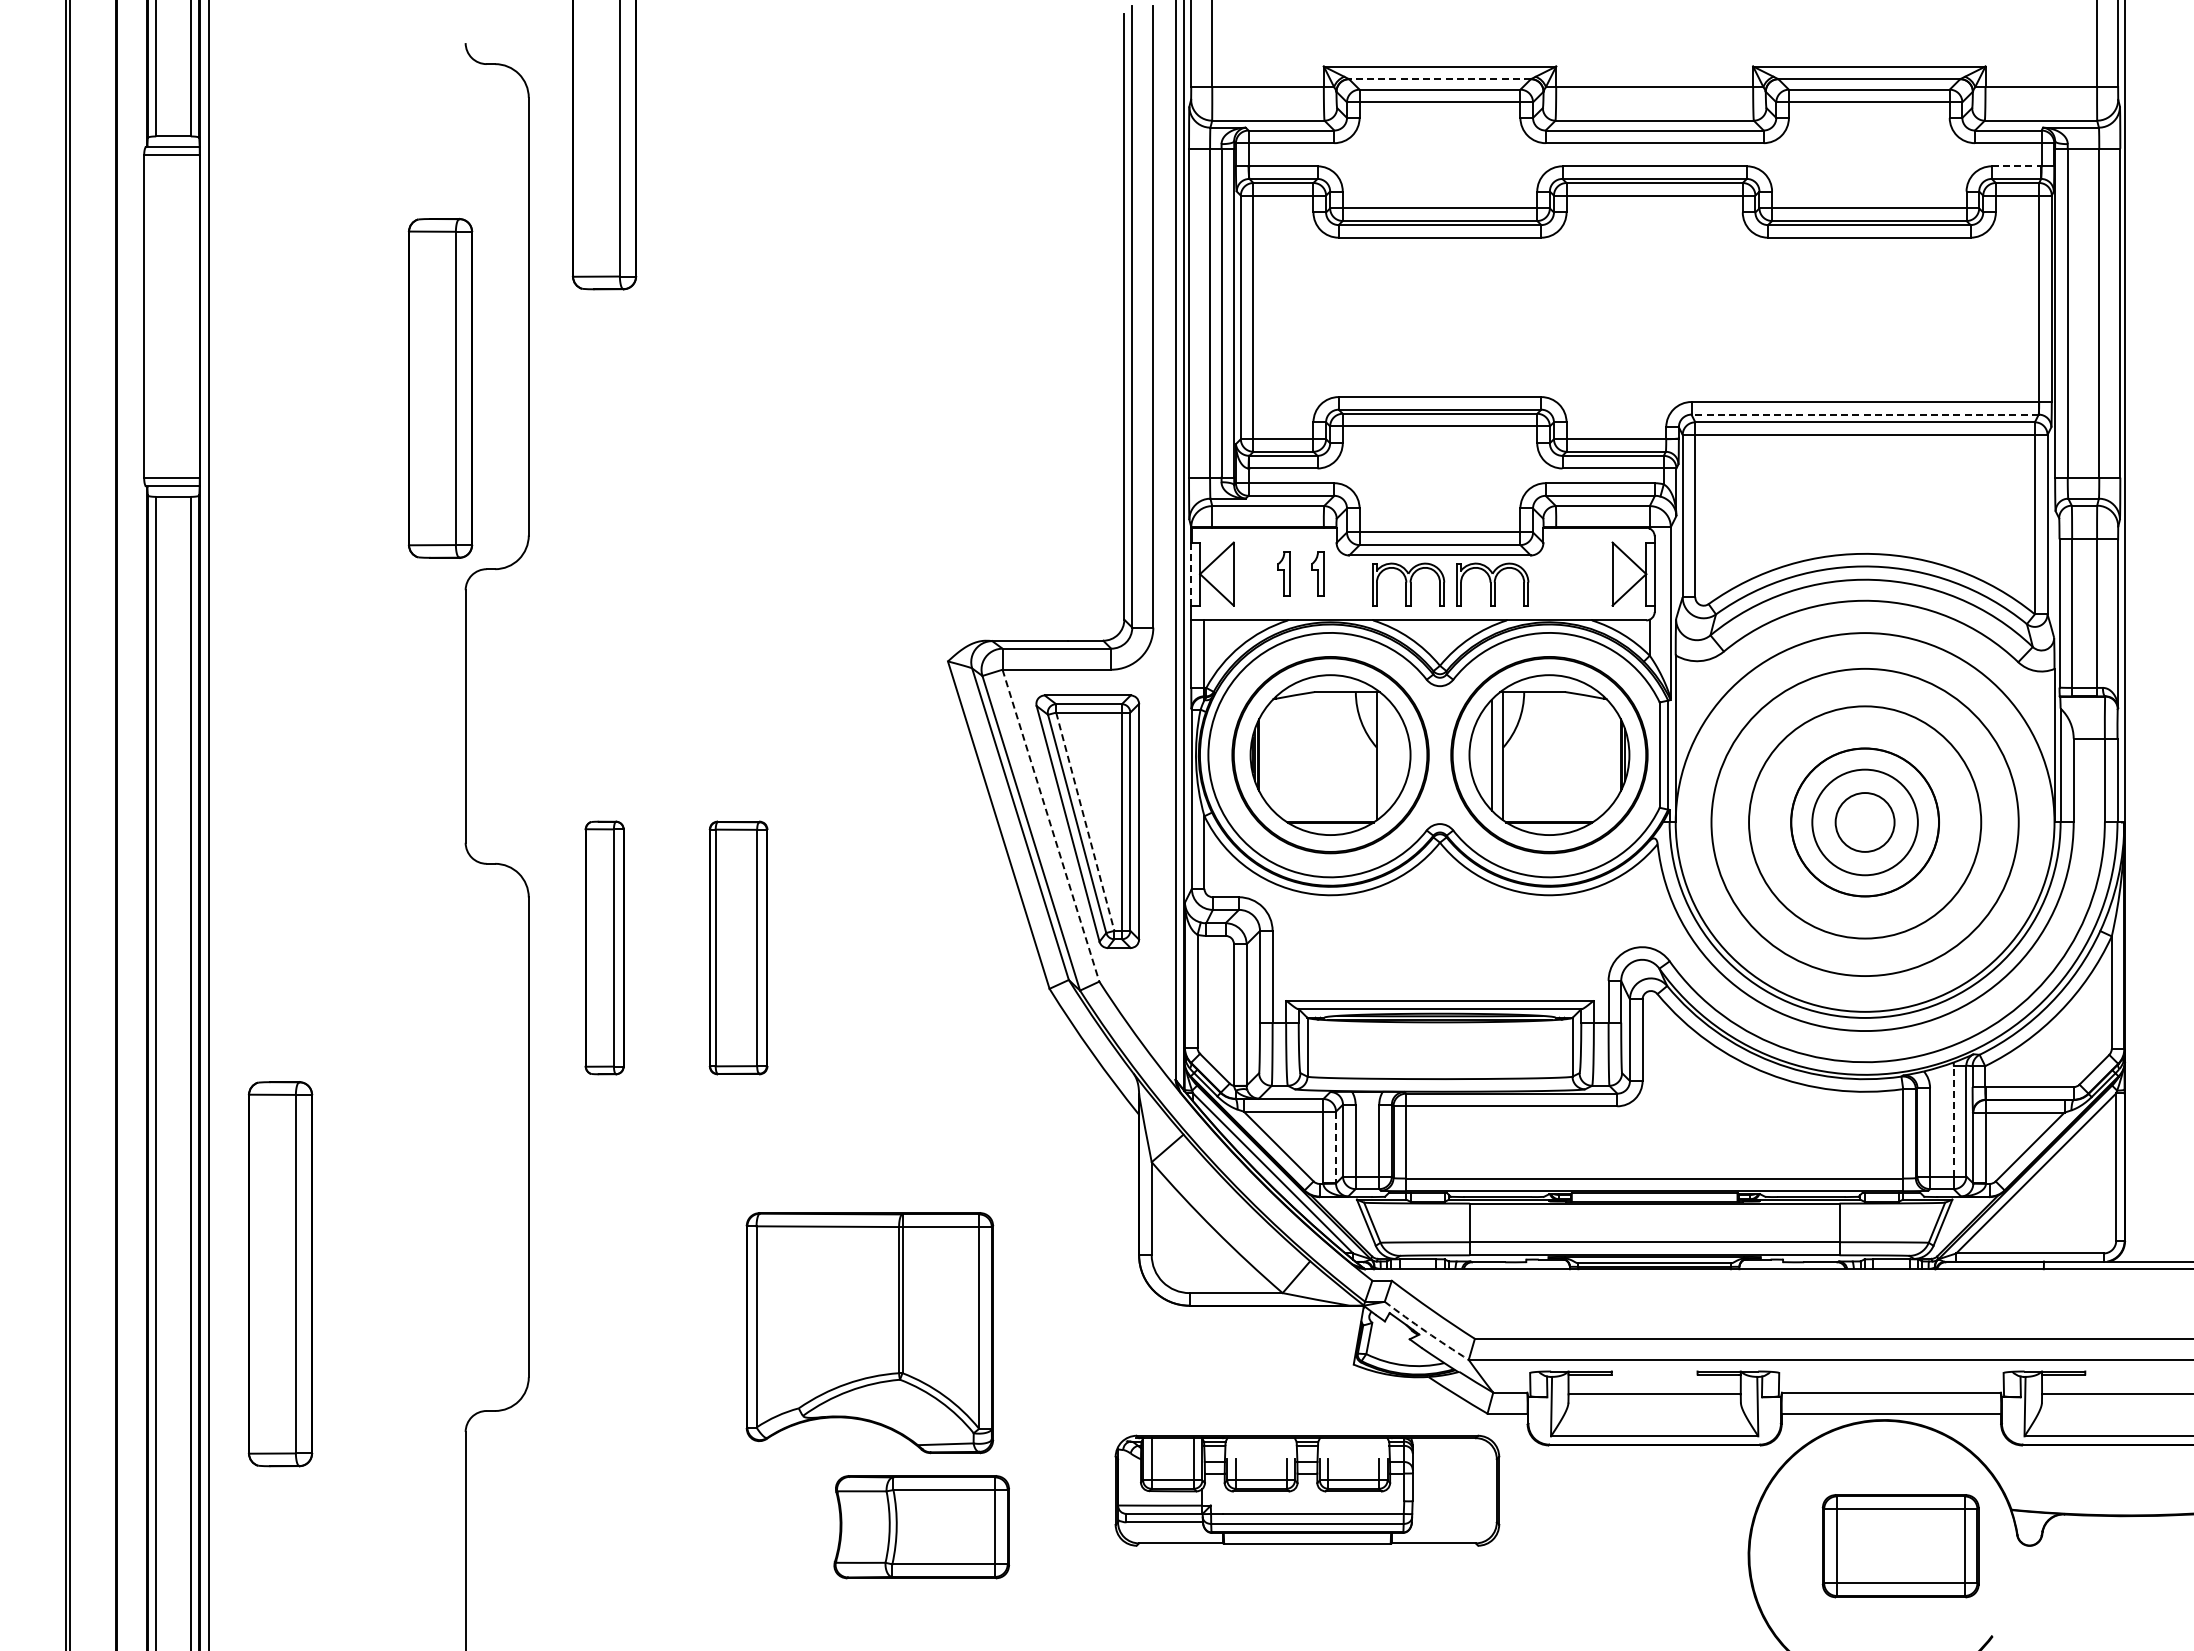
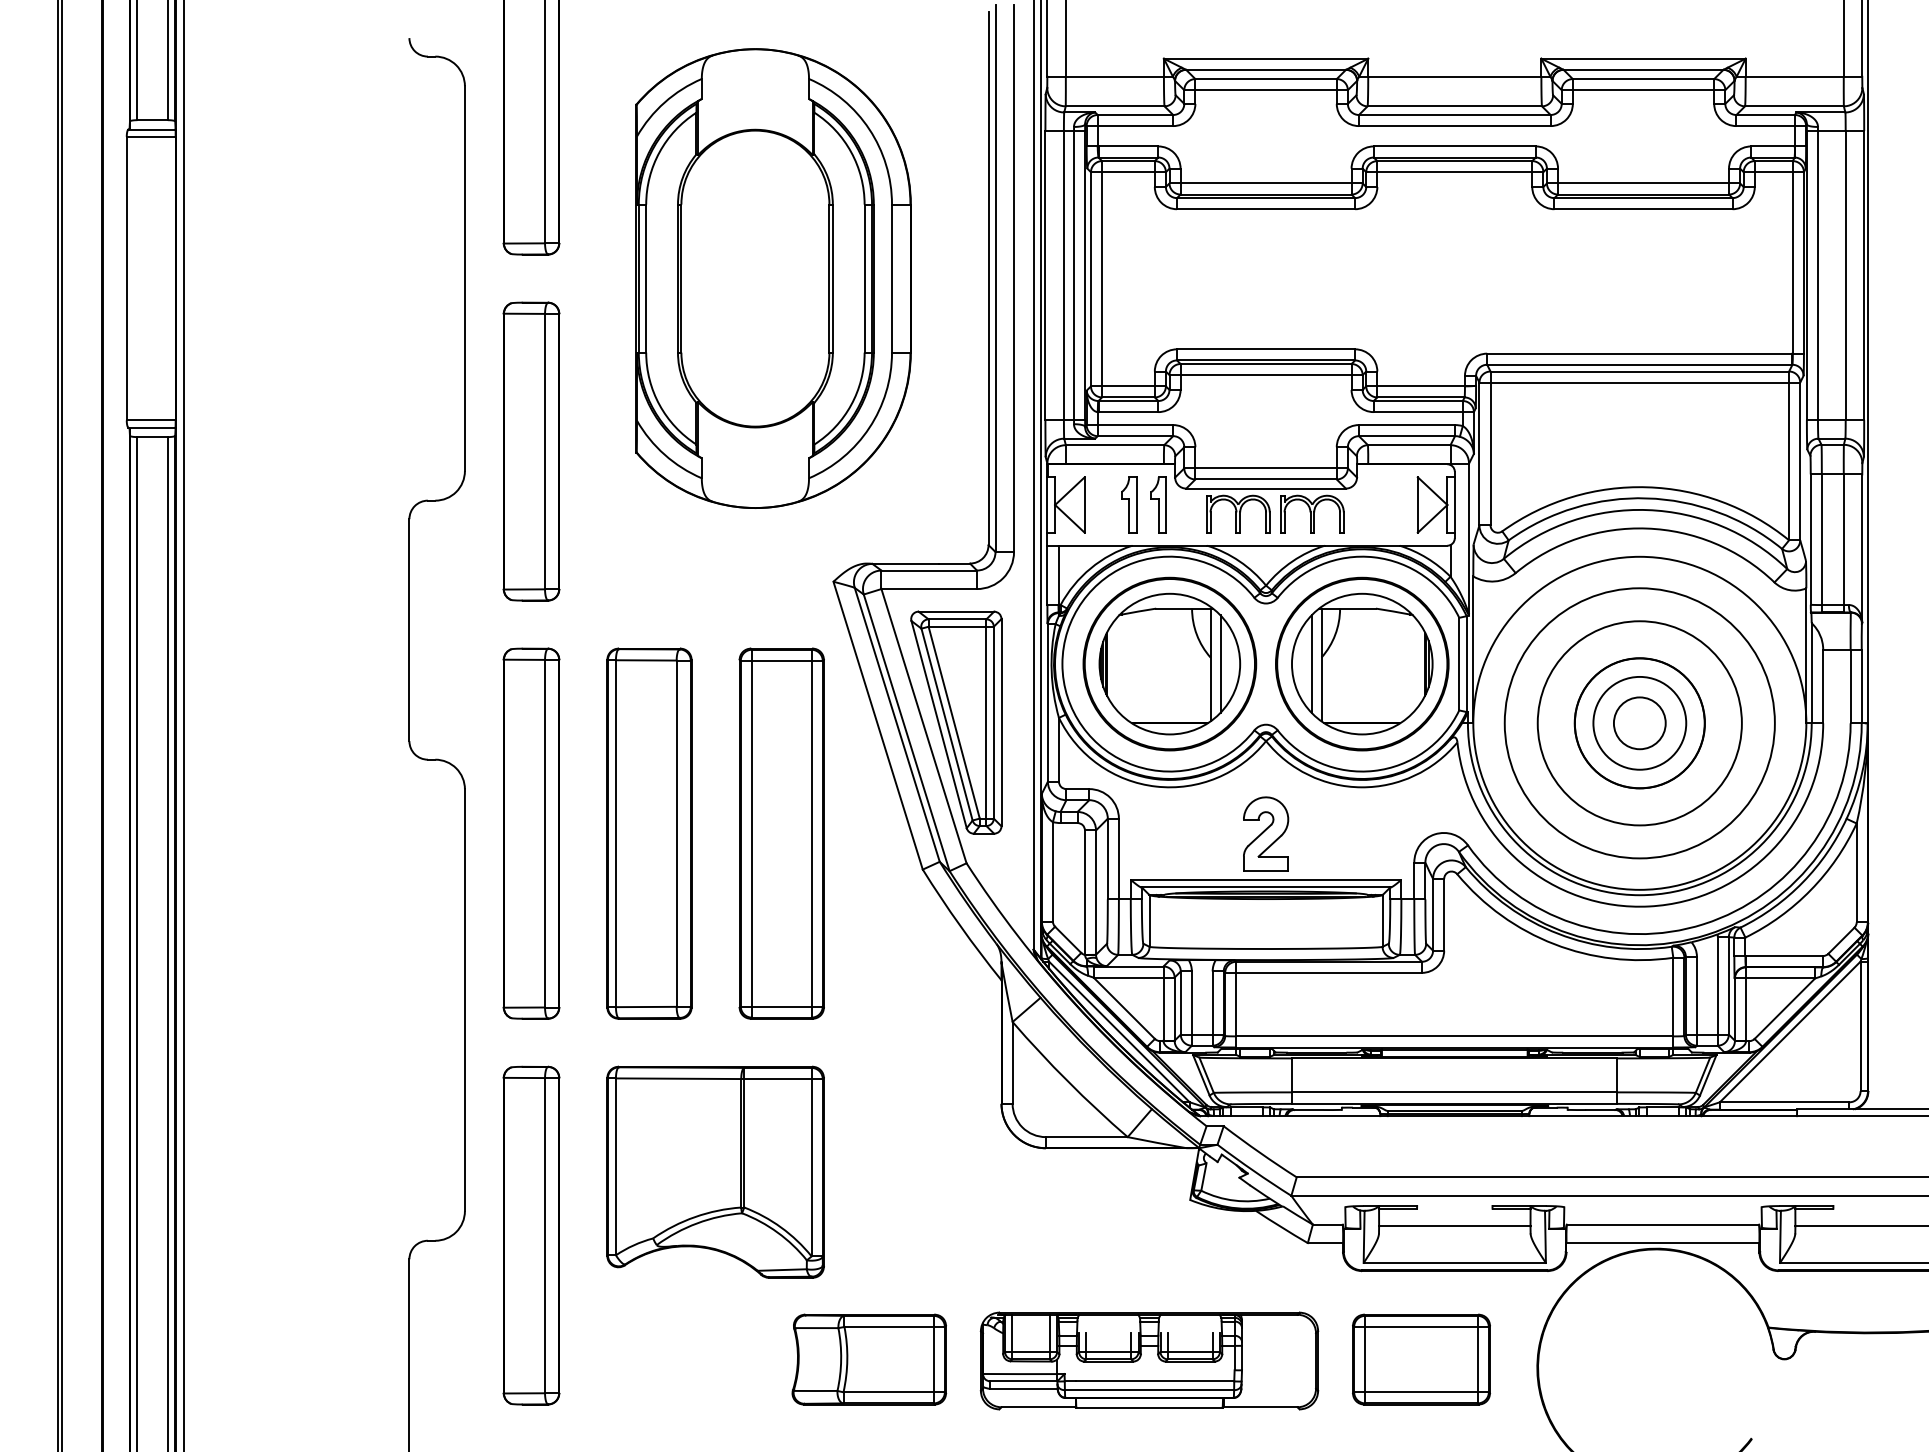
line: (1440, 79) -> (1266, 70), dashed -> solid
line: (2016, 166) -> (1772, 146), dashed -> solid
part: (879, 316) -> (773, 278), added
part: (440, 388) -> (531, 451), moved
line: (1865, 414) -> (1640, 364), dashed -> solid
line: (1191, 574) -> (1047, 505), dashed -> solid
part: (1284, 574) -> (1129, 505), size x1.43
part: (1317, 574) -> (1158, 505), size x1.43
line: (1388, 754) -> (1220, 663), added
line: (1085, 821) -> (954, 722), dashed -> solid
line: (1051, 826) -> (924, 726), dashed -> solid
part: (604, 947) -> (531, 833), size x1.67
part: (738, 947) -> (649, 833), size x1.67
part: (889, 947) -> (782, 833), added
part: (1439, 948) -> (1265, 834), added
line: (1953, 1120) -> (1717, 985), dashed -> solid
line: (1336, 1147) -> (1175, 1009), dashed -> solid
part: (280, 1274) -> (531, 1235), moved
arc: (1426, 1331) -> (1254, 1170), dashed -> solid
part: (869, 1333) -> (715, 1172), moved
part: (1307, 1490) -> (1149, 1360), moved
part: (921, 1527) -> (869, 1359), moved
part: (1900, 1546) -> (1421, 1359), moved

